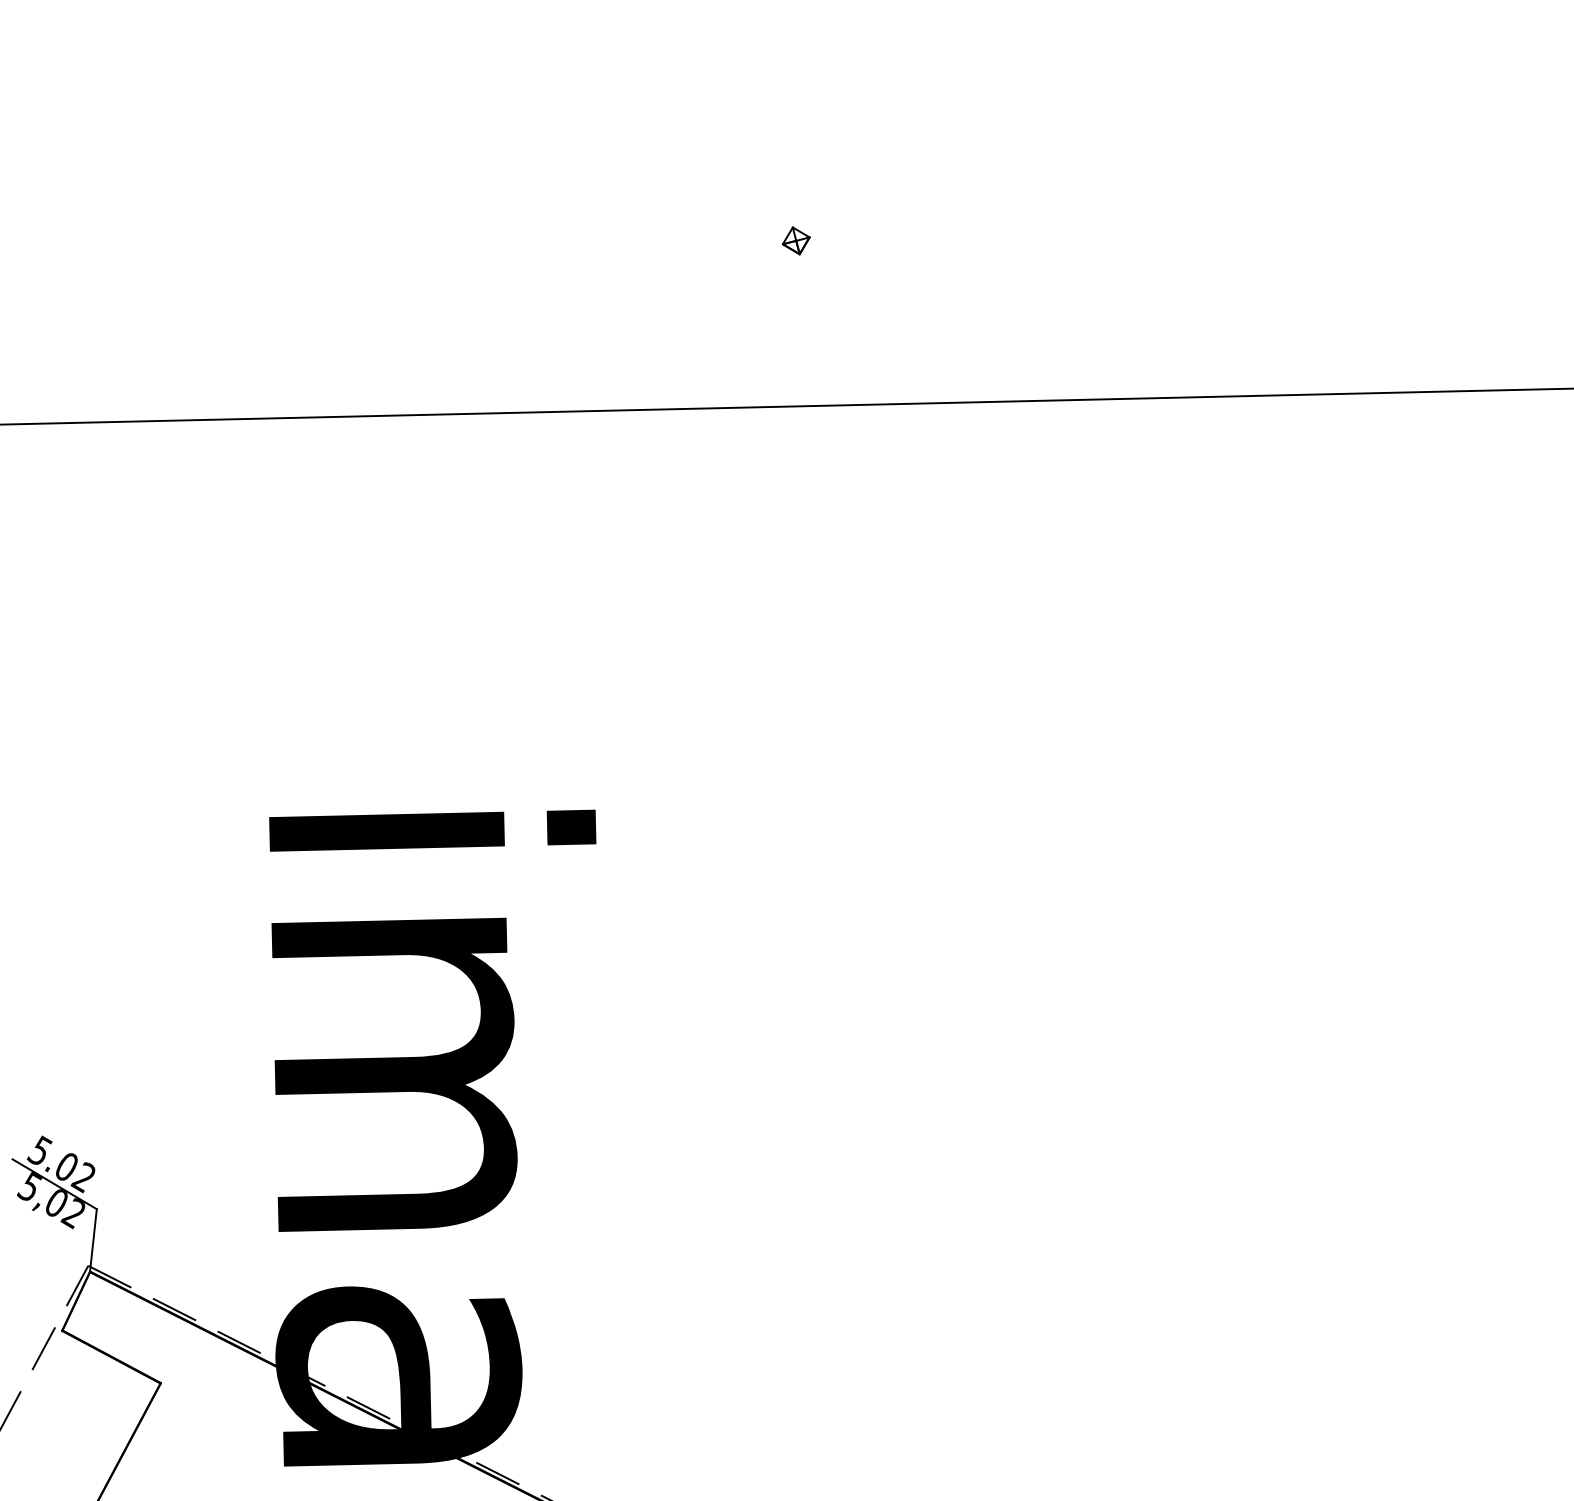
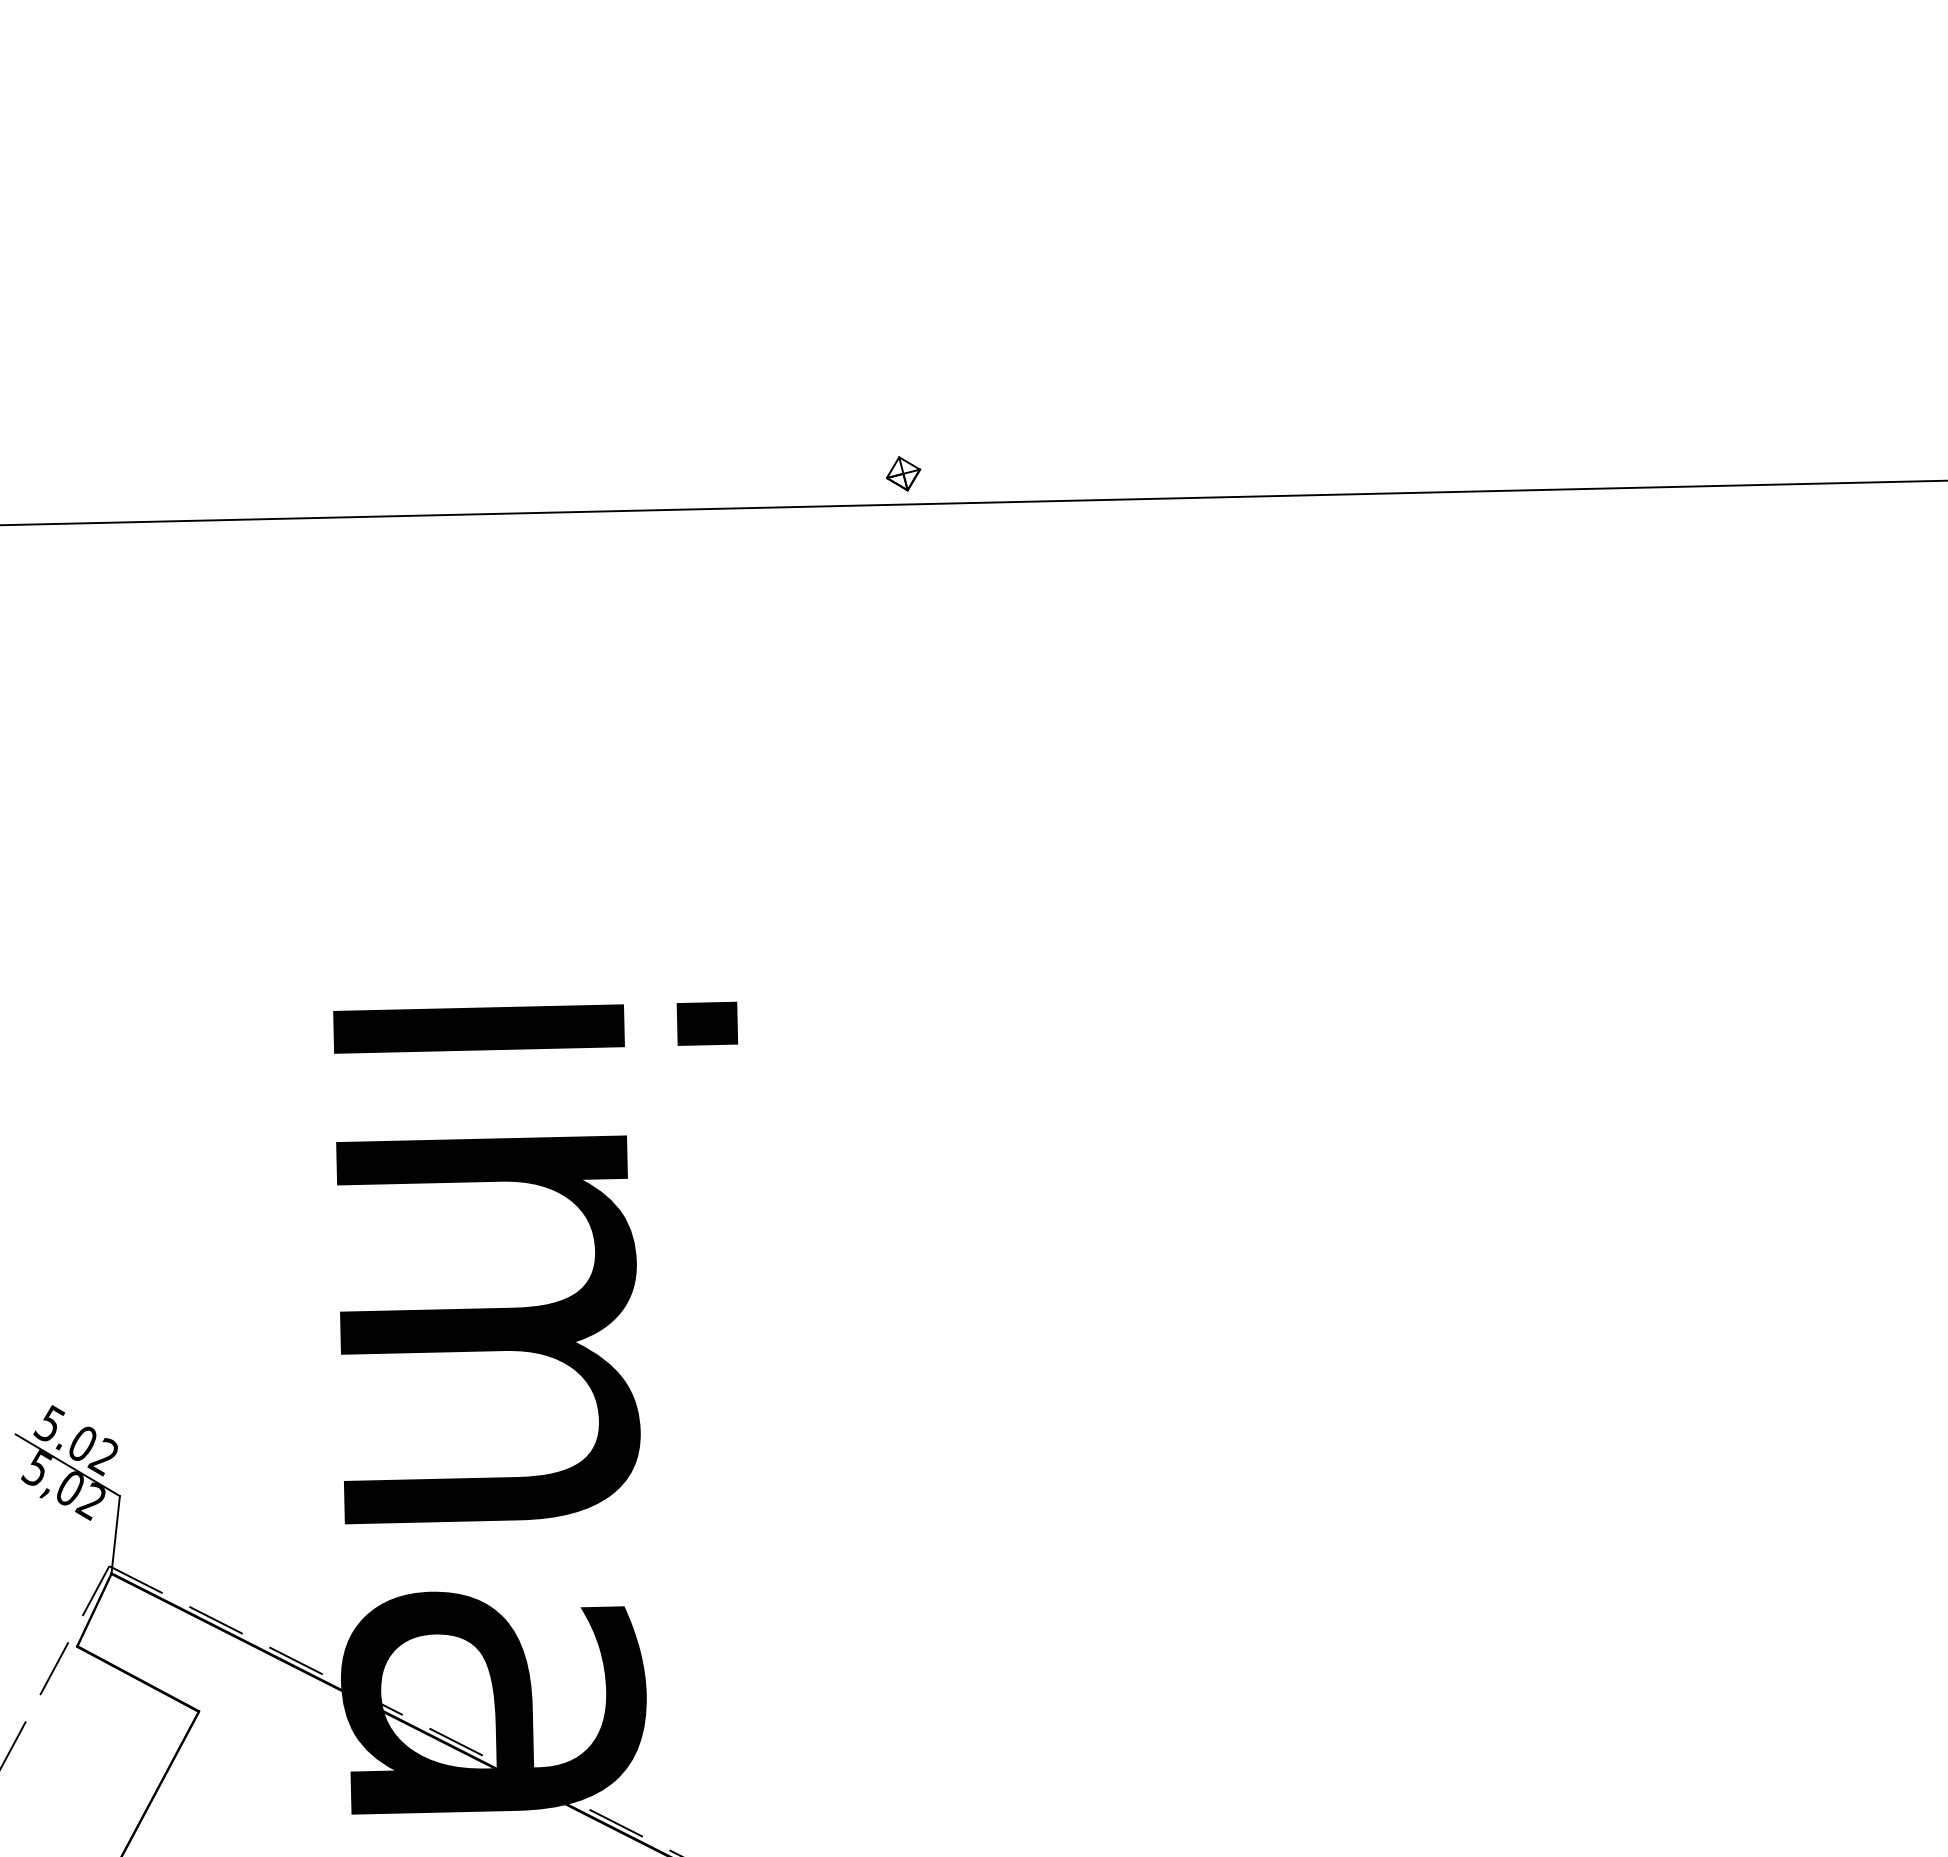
part: (796, 240) -> (903, 473), moved

